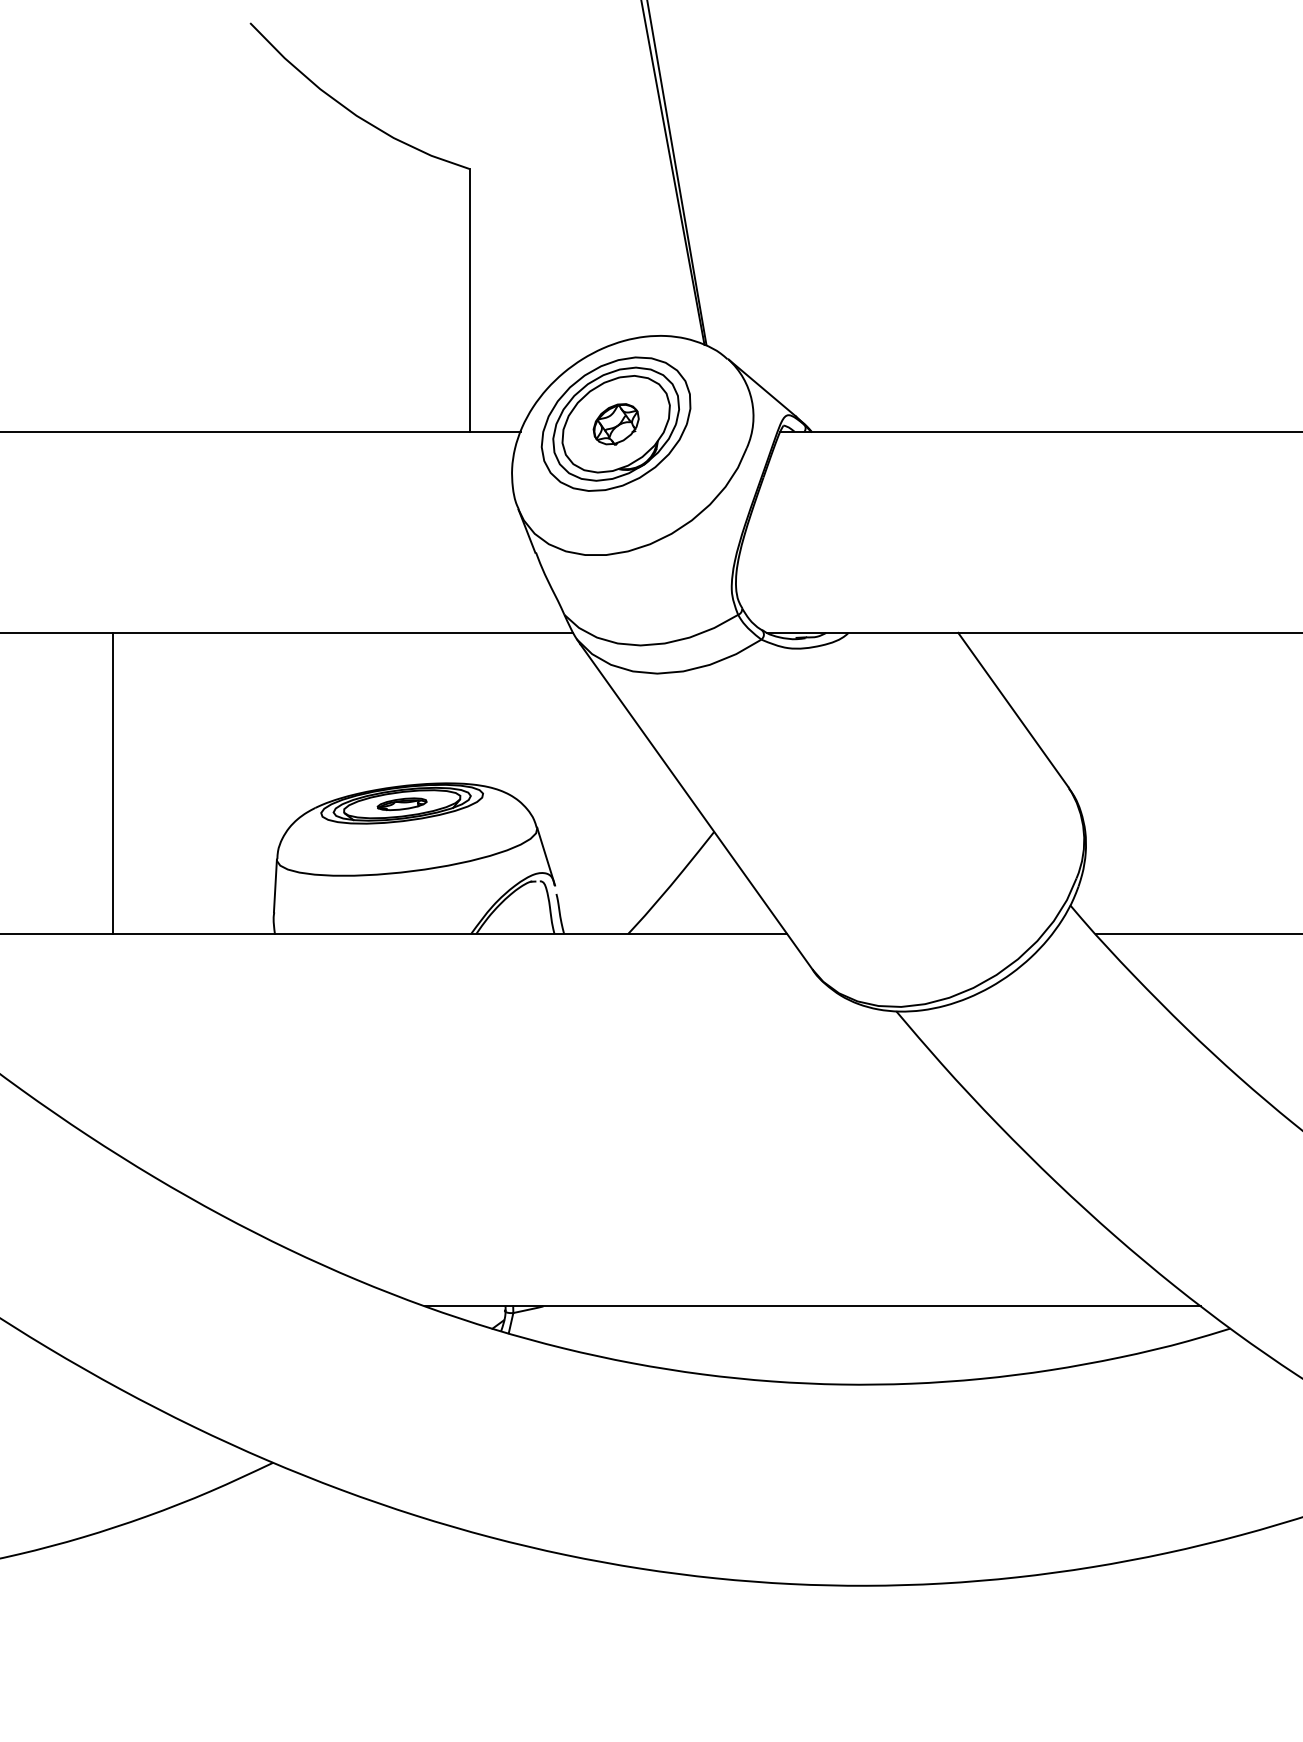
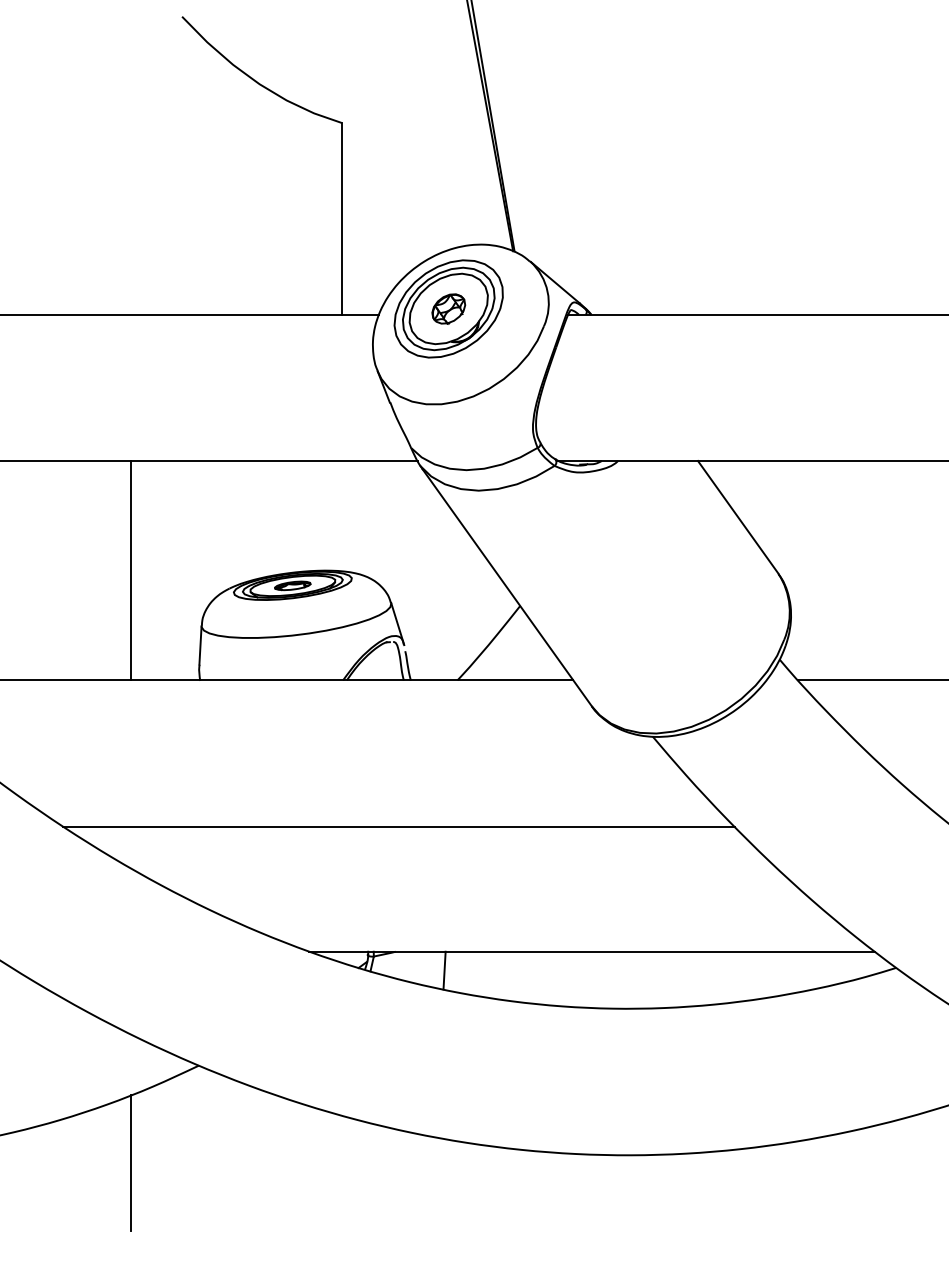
line: (112, 783) -> (130, 570), moved
line: (547, 1135) -> (398, 827), added
line: (609, 1332) -> (443, 970), added
line: (179, 1596) -> (130, 1163), added

